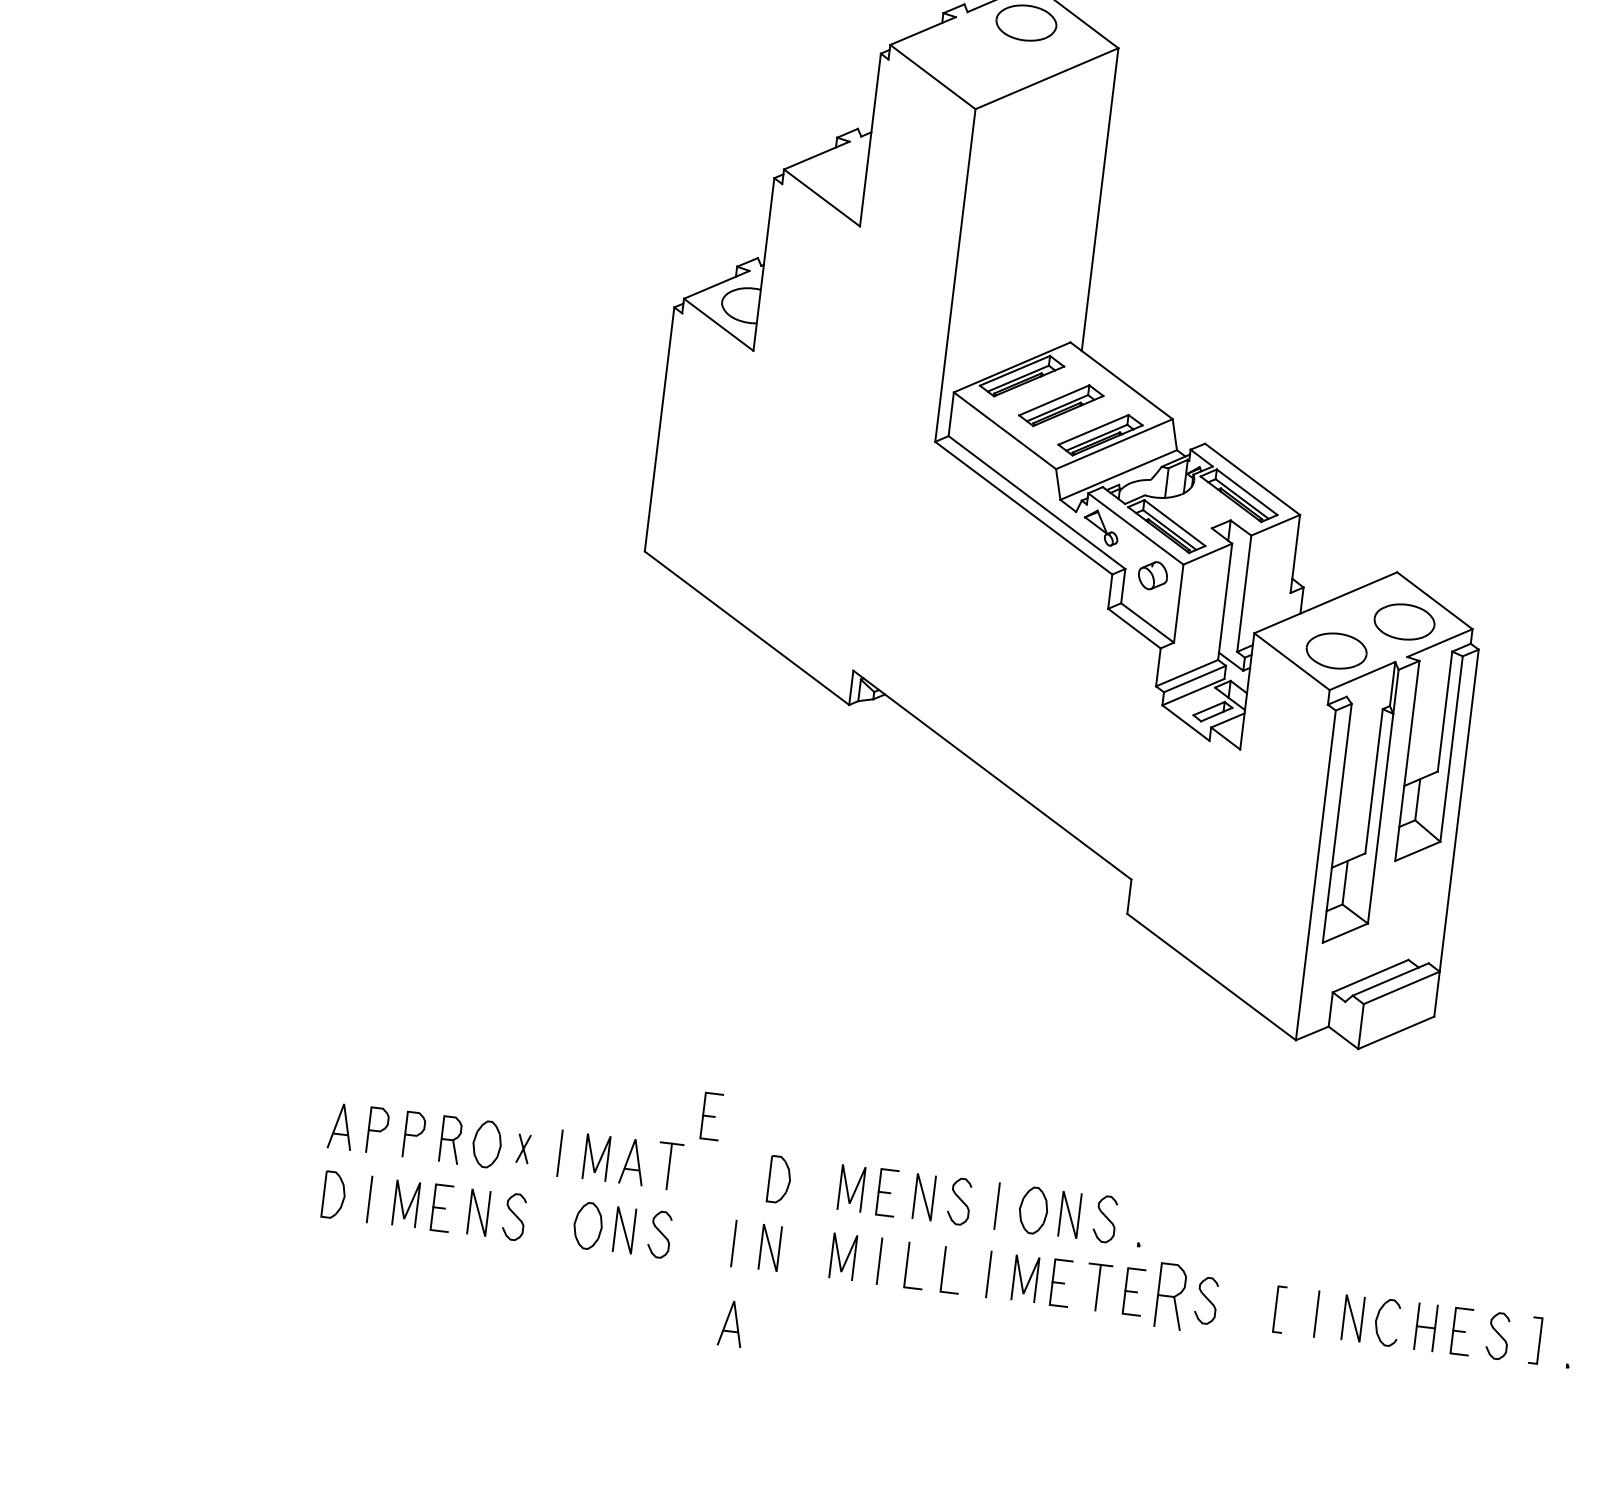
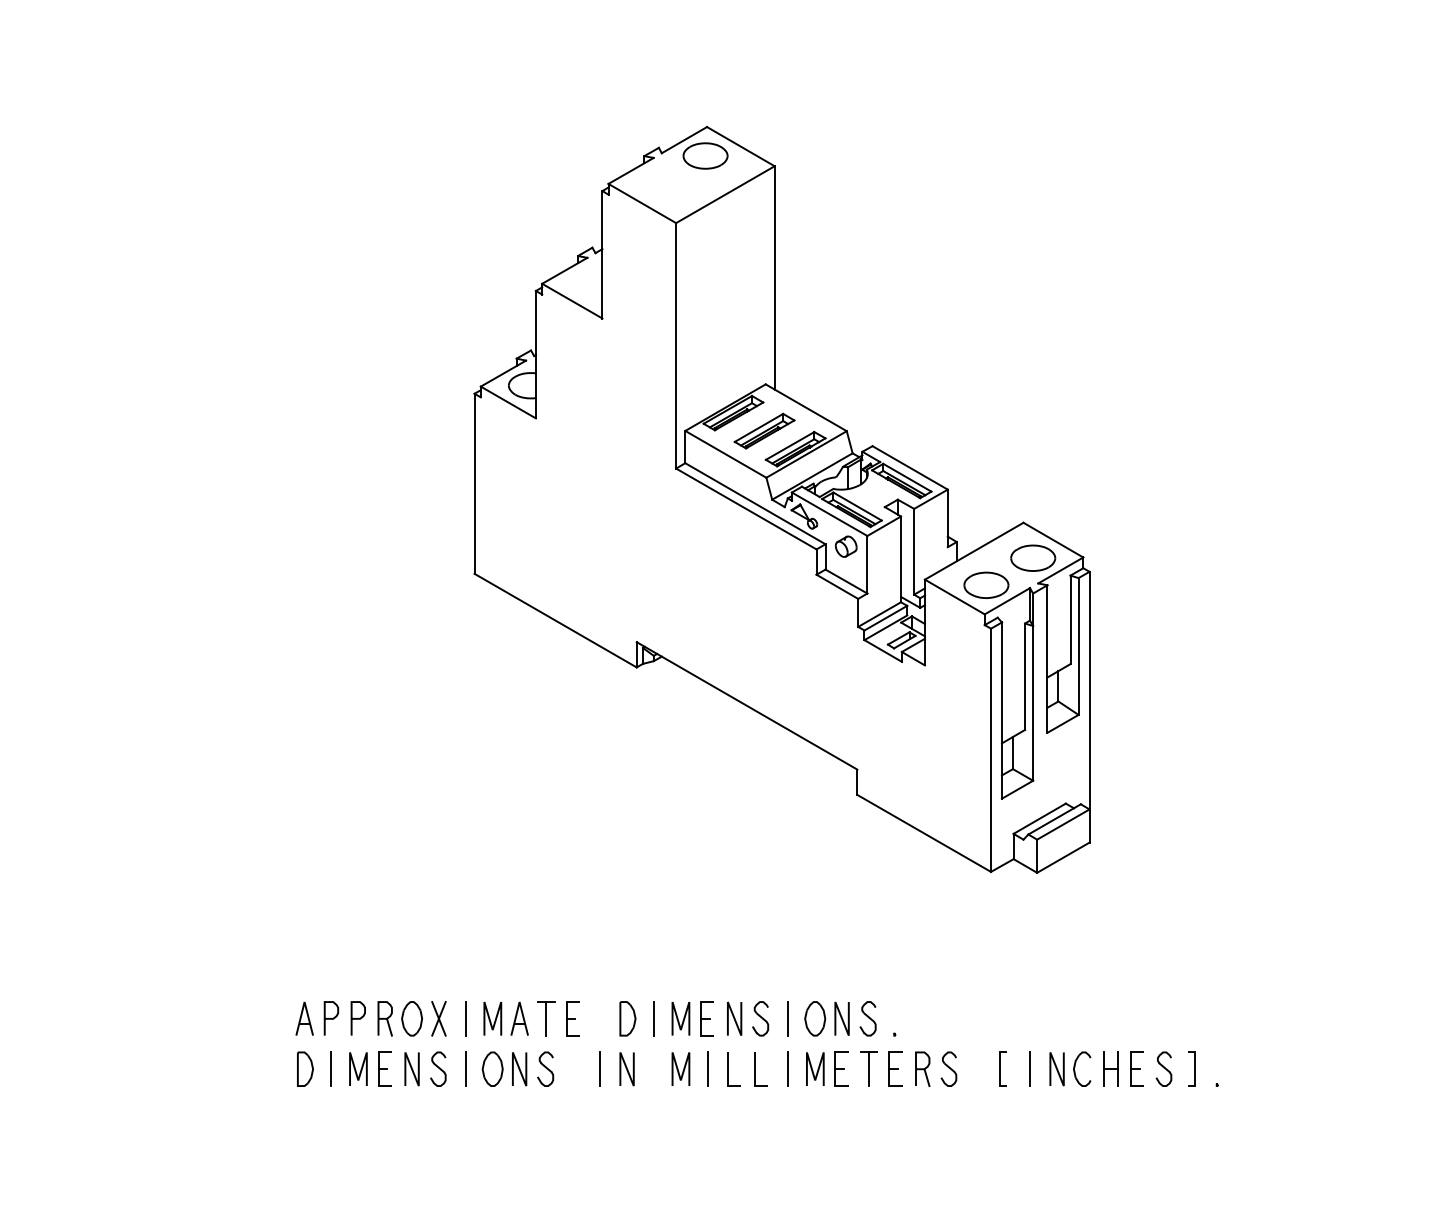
part: (711, 1116) -> (572, 1018), moved
part: (522, 1148) -> (438, 1018), size x1.67
line: (814, 1183) -> (653, 1018), added
line: (551, 1221) -> (465, 1069), added
part: (1170, 1295) -> (922, 1068), size x0.71
part: (731, 1323) -> (605, 1127), removed

